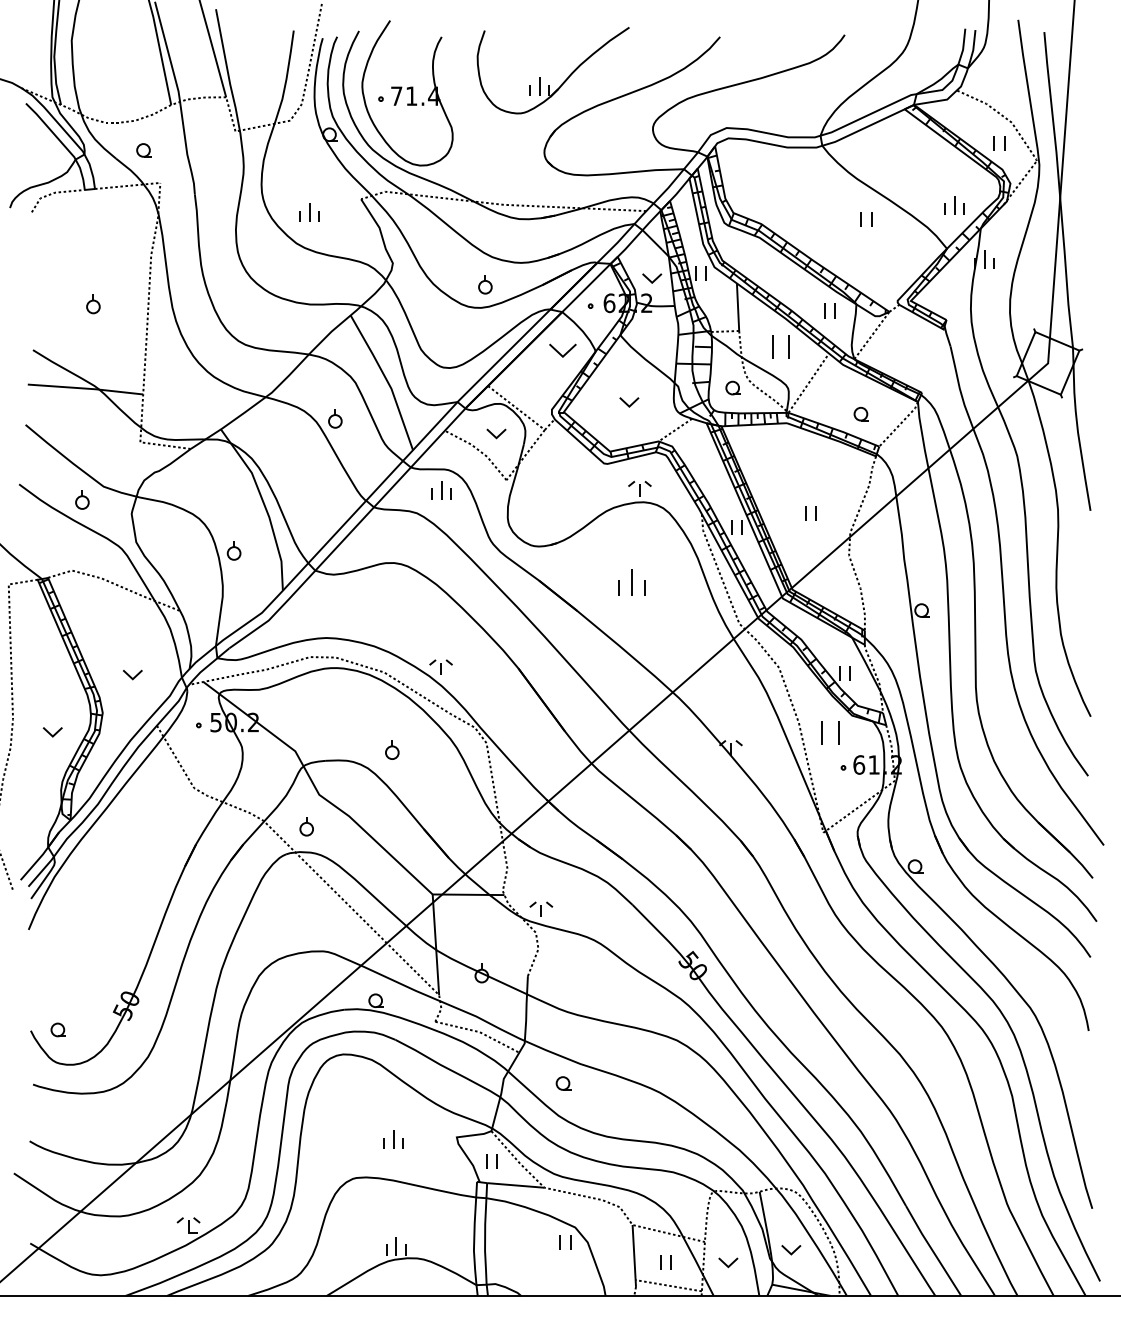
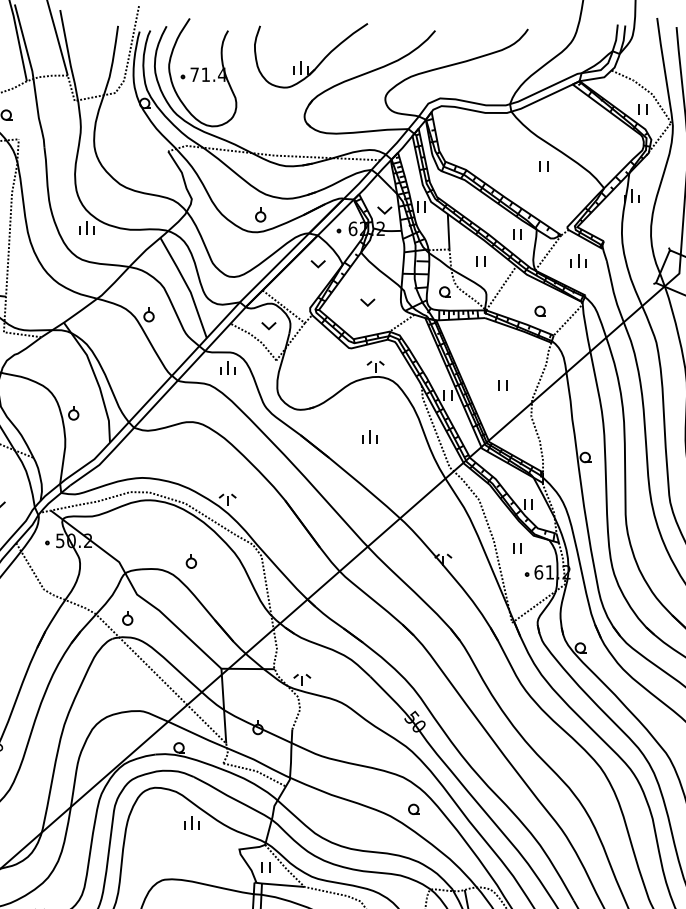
part: (954, 205) -> (578, 261), moved
part: (309, 212) -> (86, 227), moved
part: (780, 346) -> (480, 261), size x0.62
part: (562, 350) -> (318, 263), size x0.71
part: (631, 582) -> (369, 436), size x0.71
part: (830, 732) -> (517, 548), size x0.62
part: (563, 1083) -> (414, 809), moved
part: (393, 1139) -> (192, 822), moved

